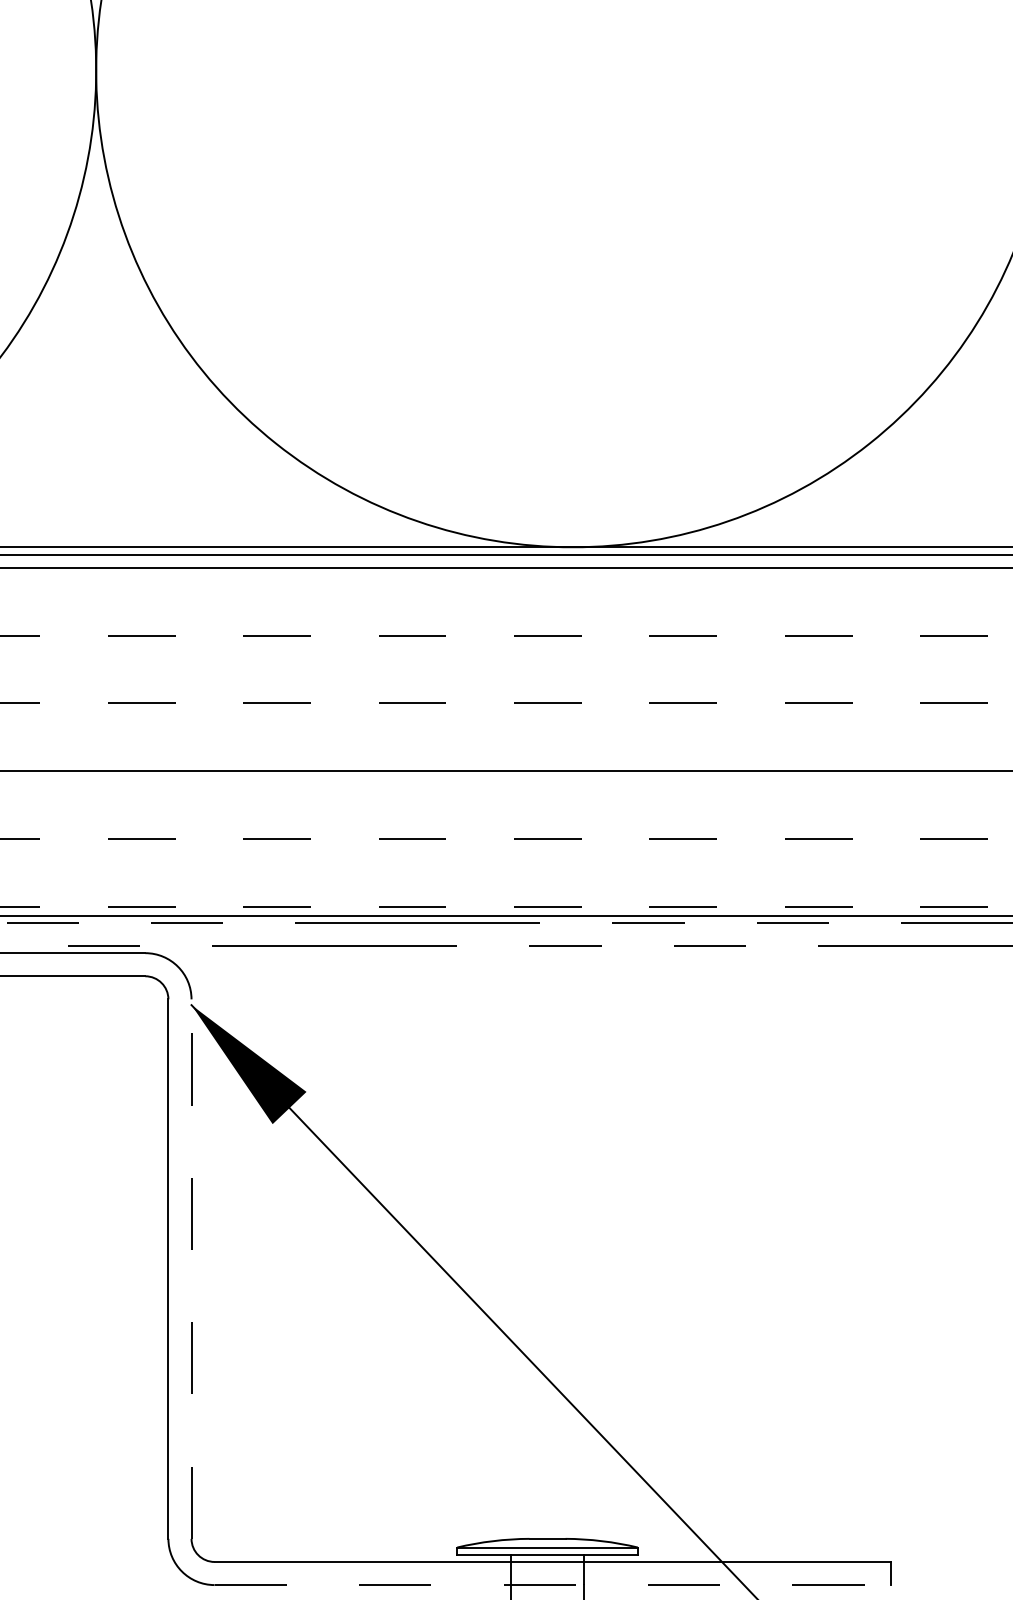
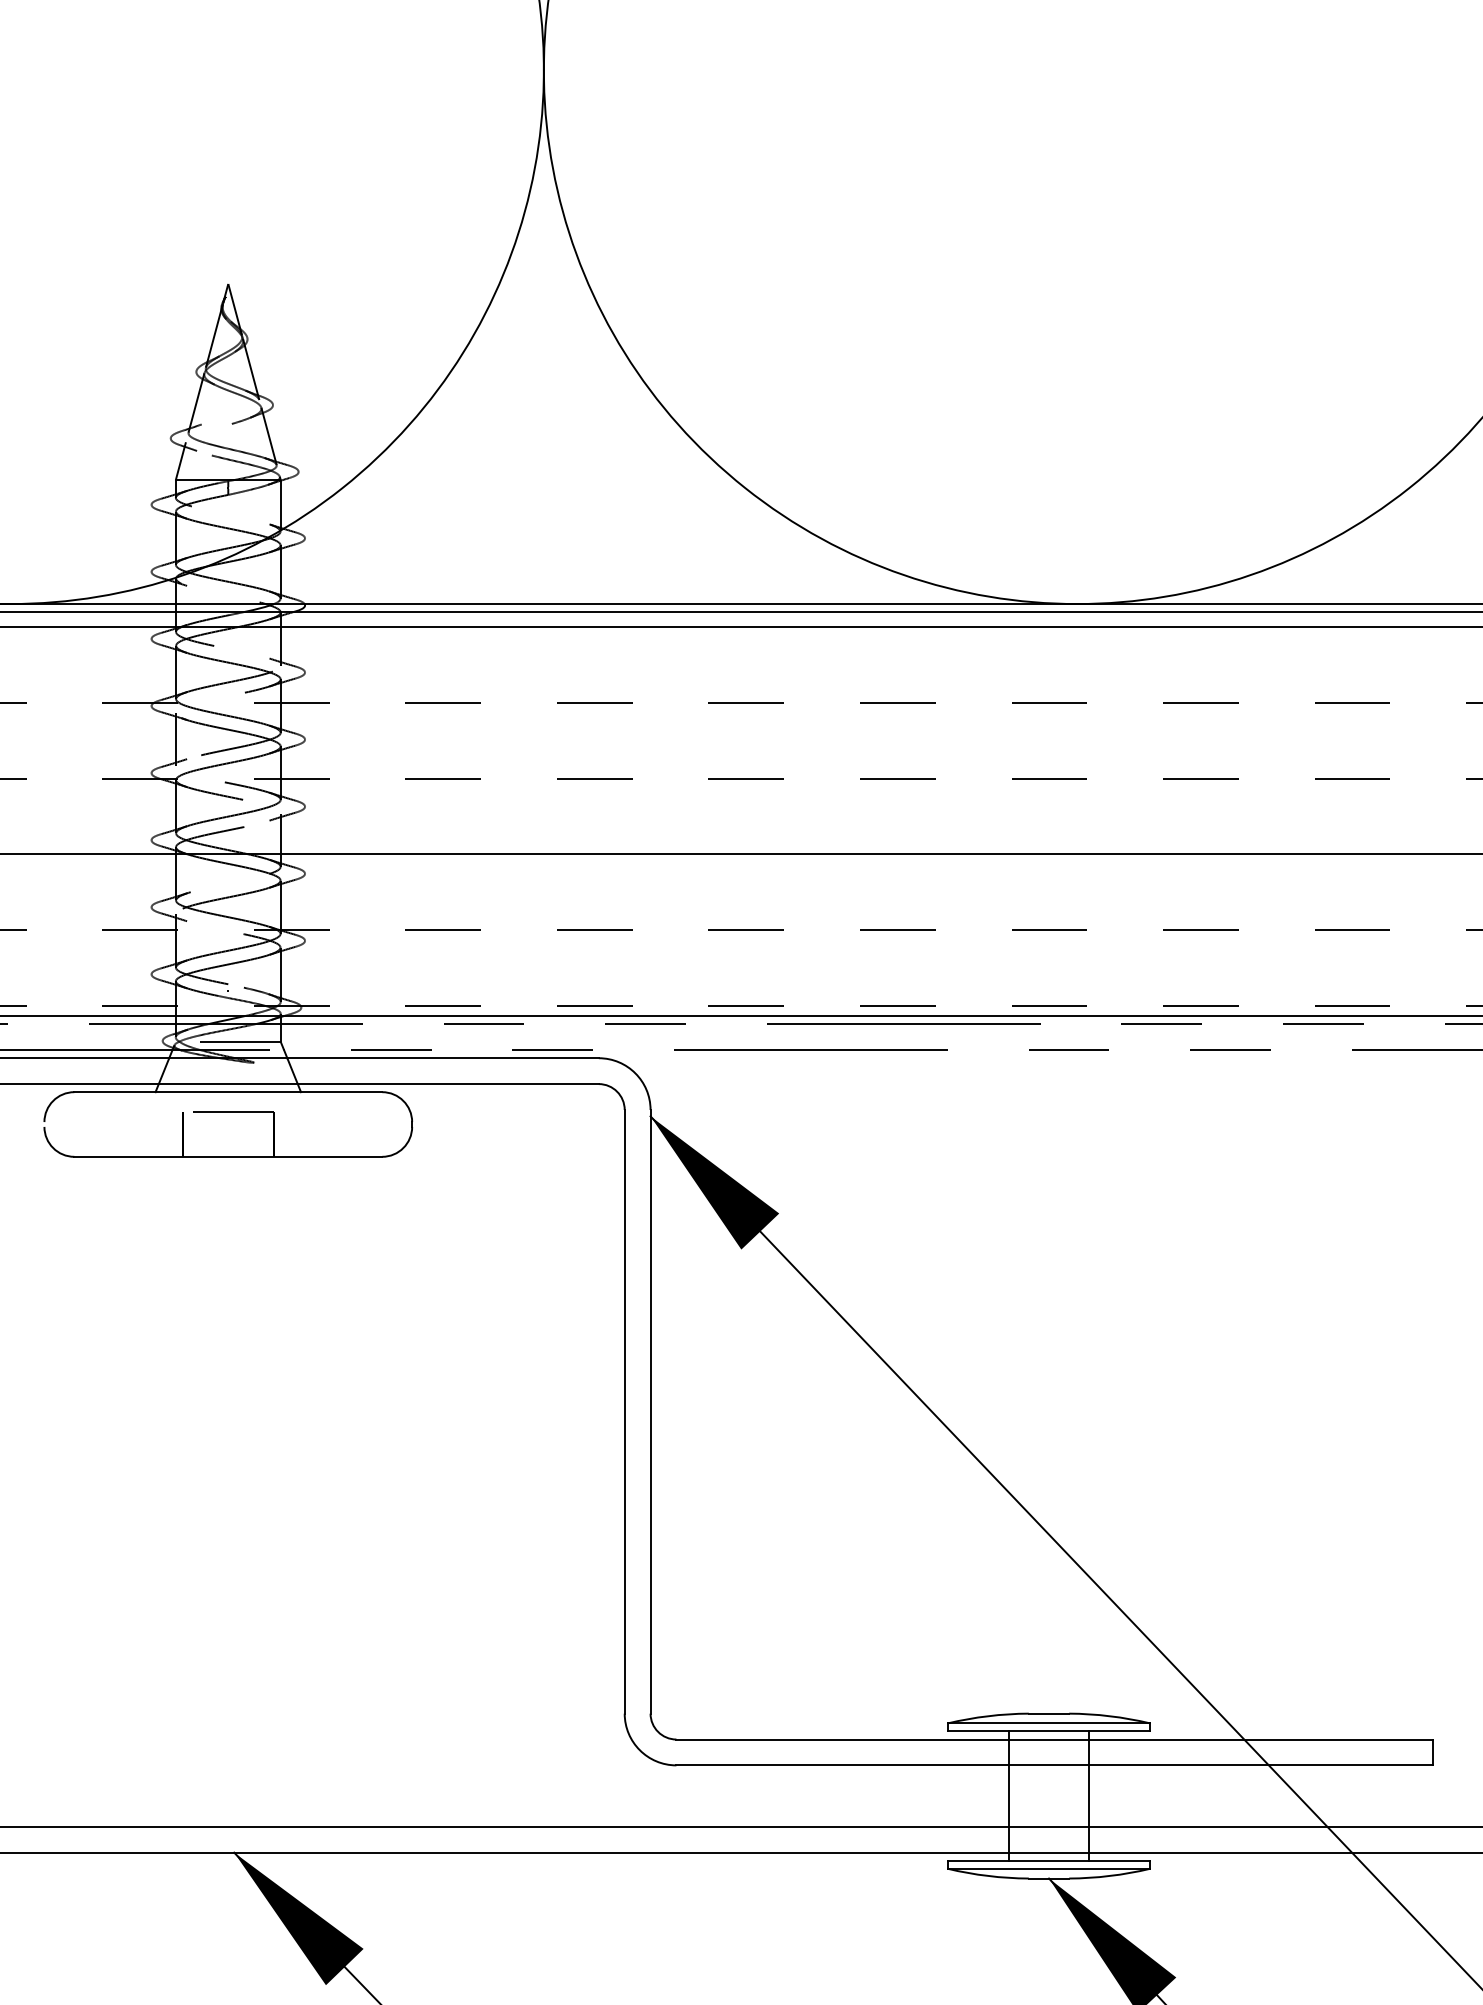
line: (191, 1268) -> (650, 1411), dashed -> solid
line: (553, 1585) -> (1055, 1765), dashed -> solid

